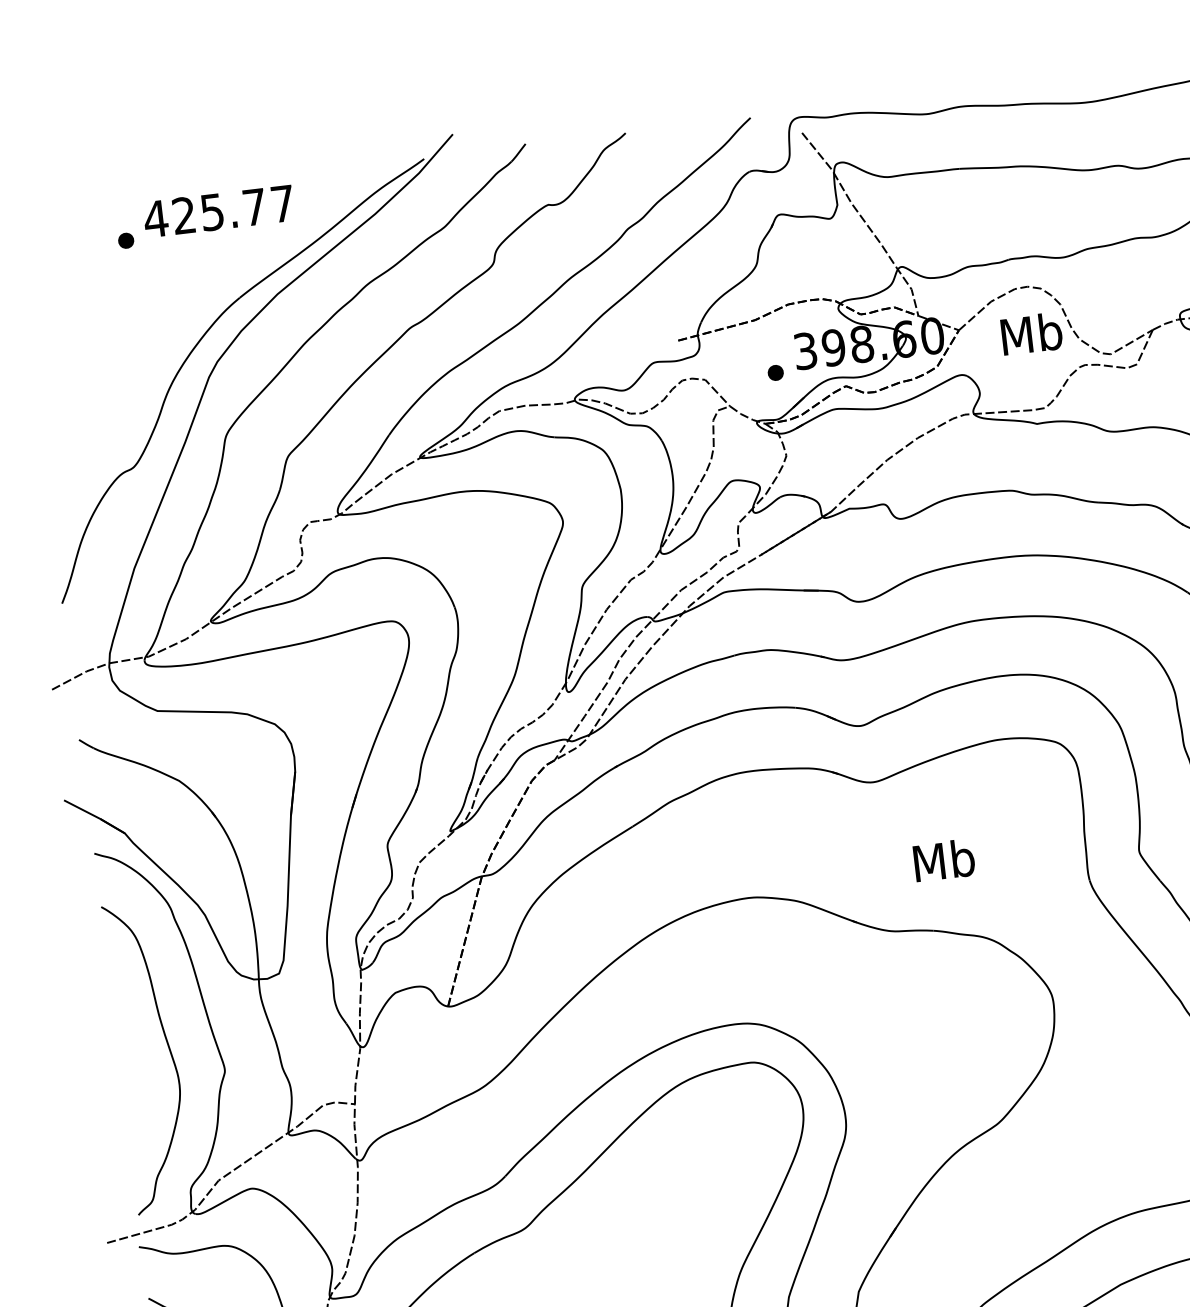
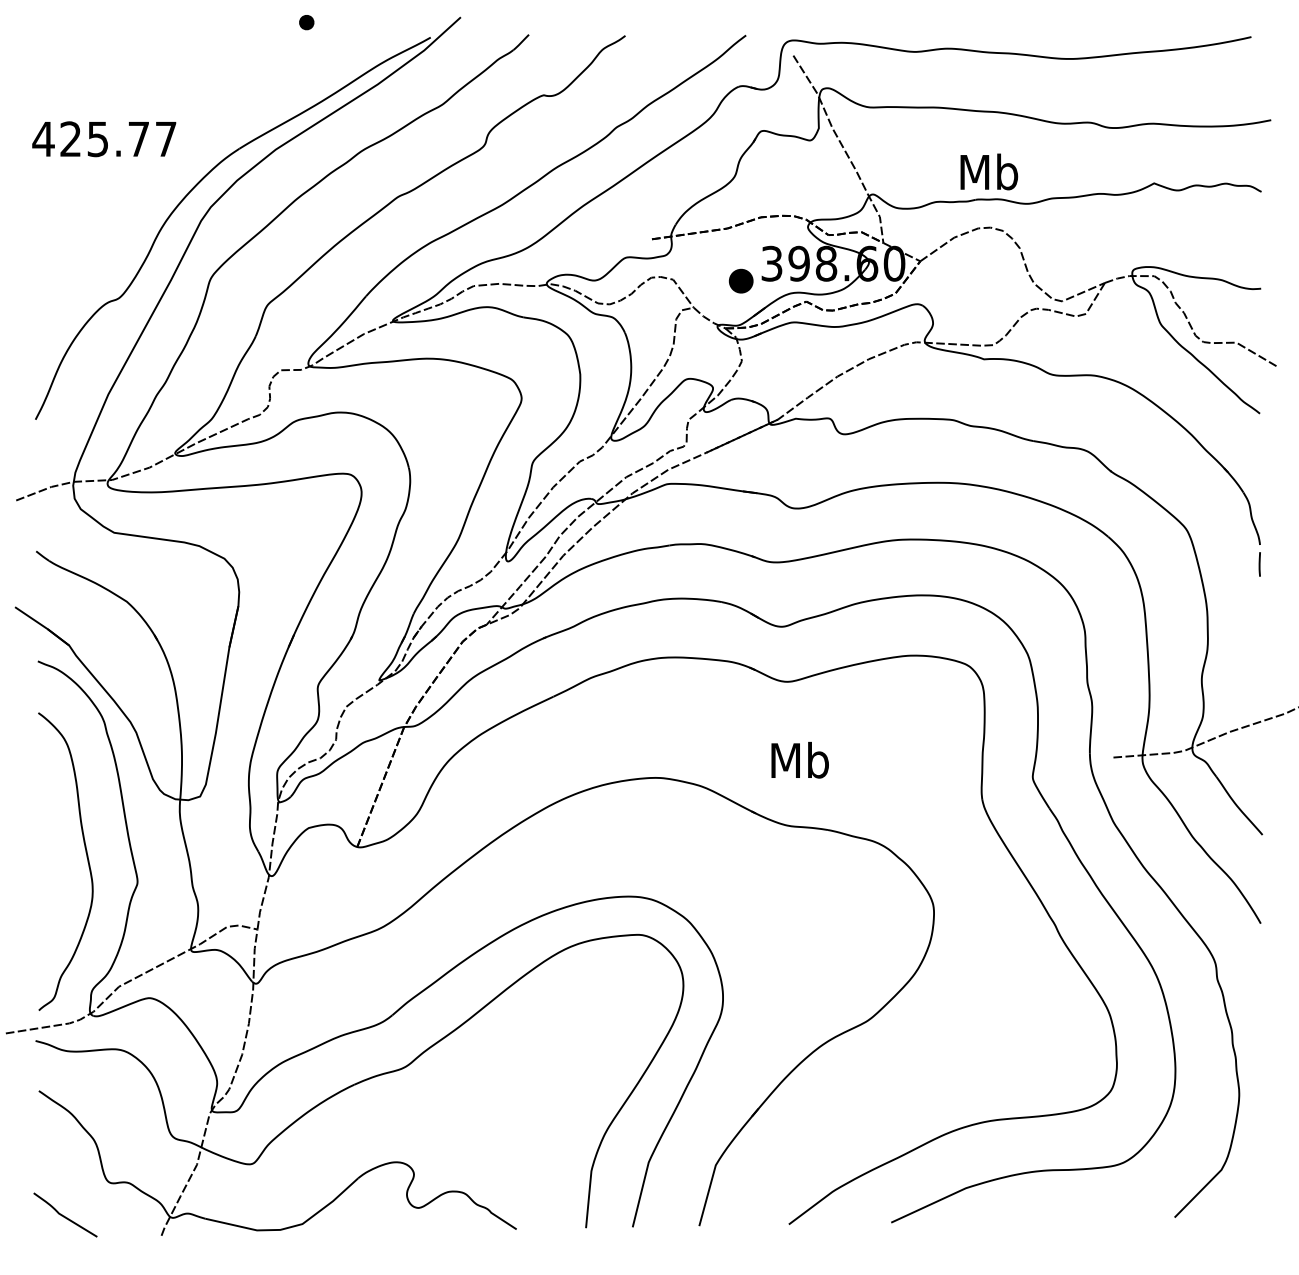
text: (219, 211) -> (104, 139), moved
part: (125, 240) -> (306, 22), moved
text: (1031, 333) -> (989, 171), moved
part: (775, 372) -> (740, 280), size x1.6
text: (943, 860) -> (799, 760), moved

